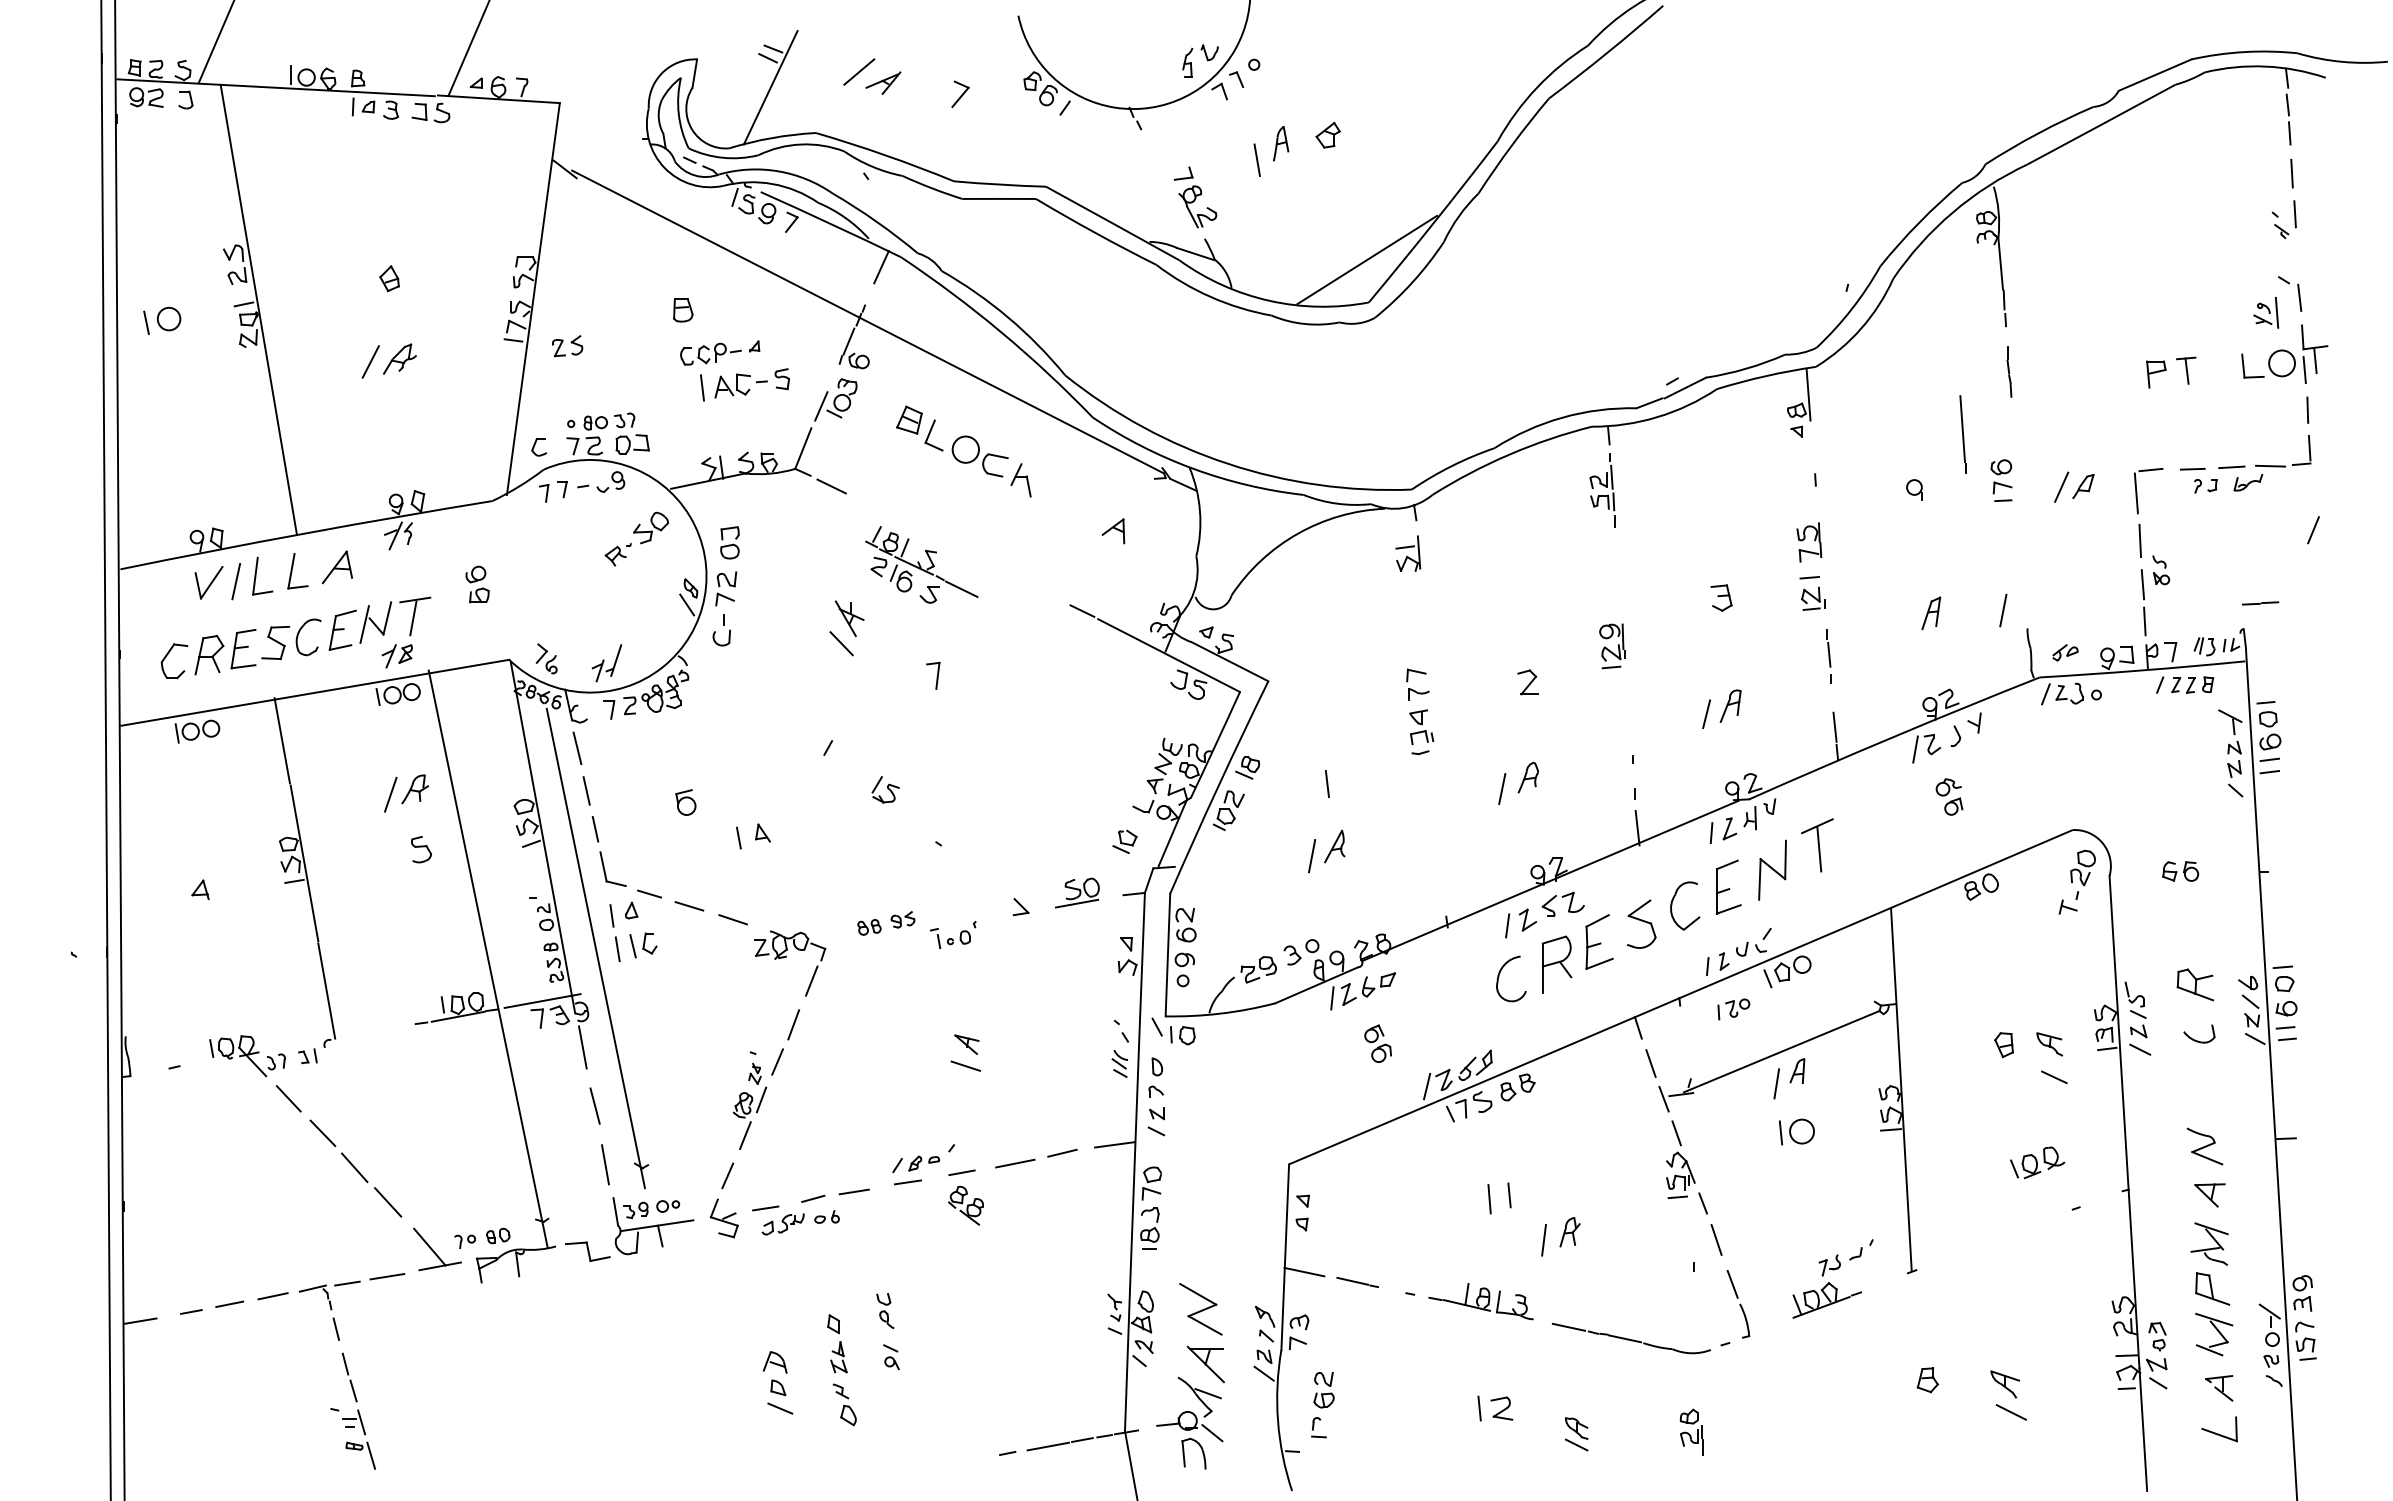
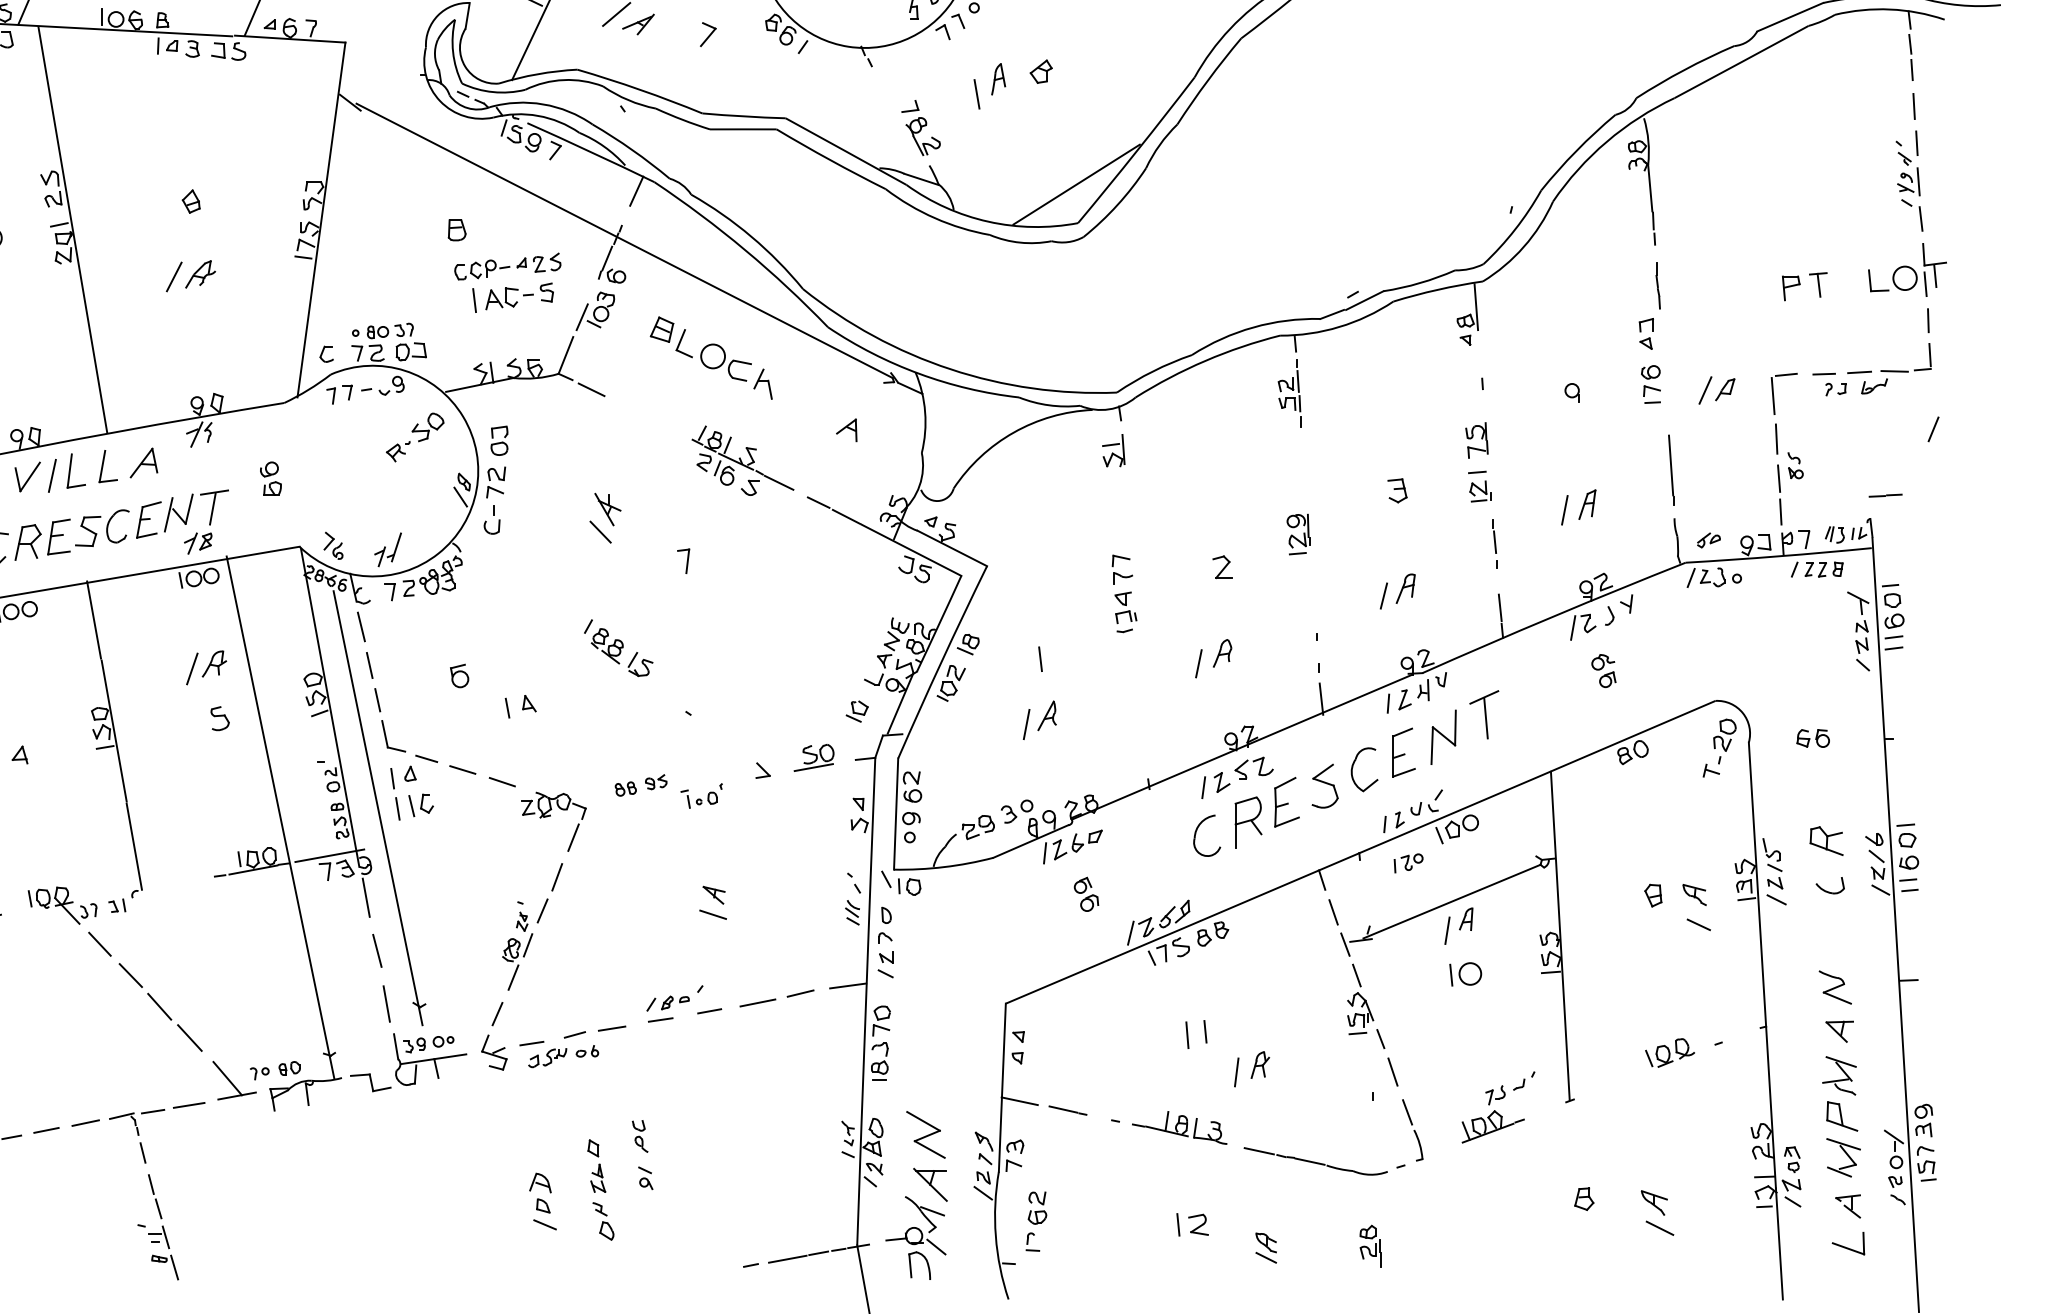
part: (2266, 312) -> (1909, 181), moved
part: (567, 346) -> (547, 263), moved
part: (1996, 424) -> (1646, 333), added
line: (1962, 434) -> (1670, 470), moved
part: (921, 564) -> (742, 460), moved
line: (2003, 610) -> (1564, 510), moved
part: (2037, 1162) -> (1670, 1052), moved
part: (965, 1205) -> (606, 646), moved

